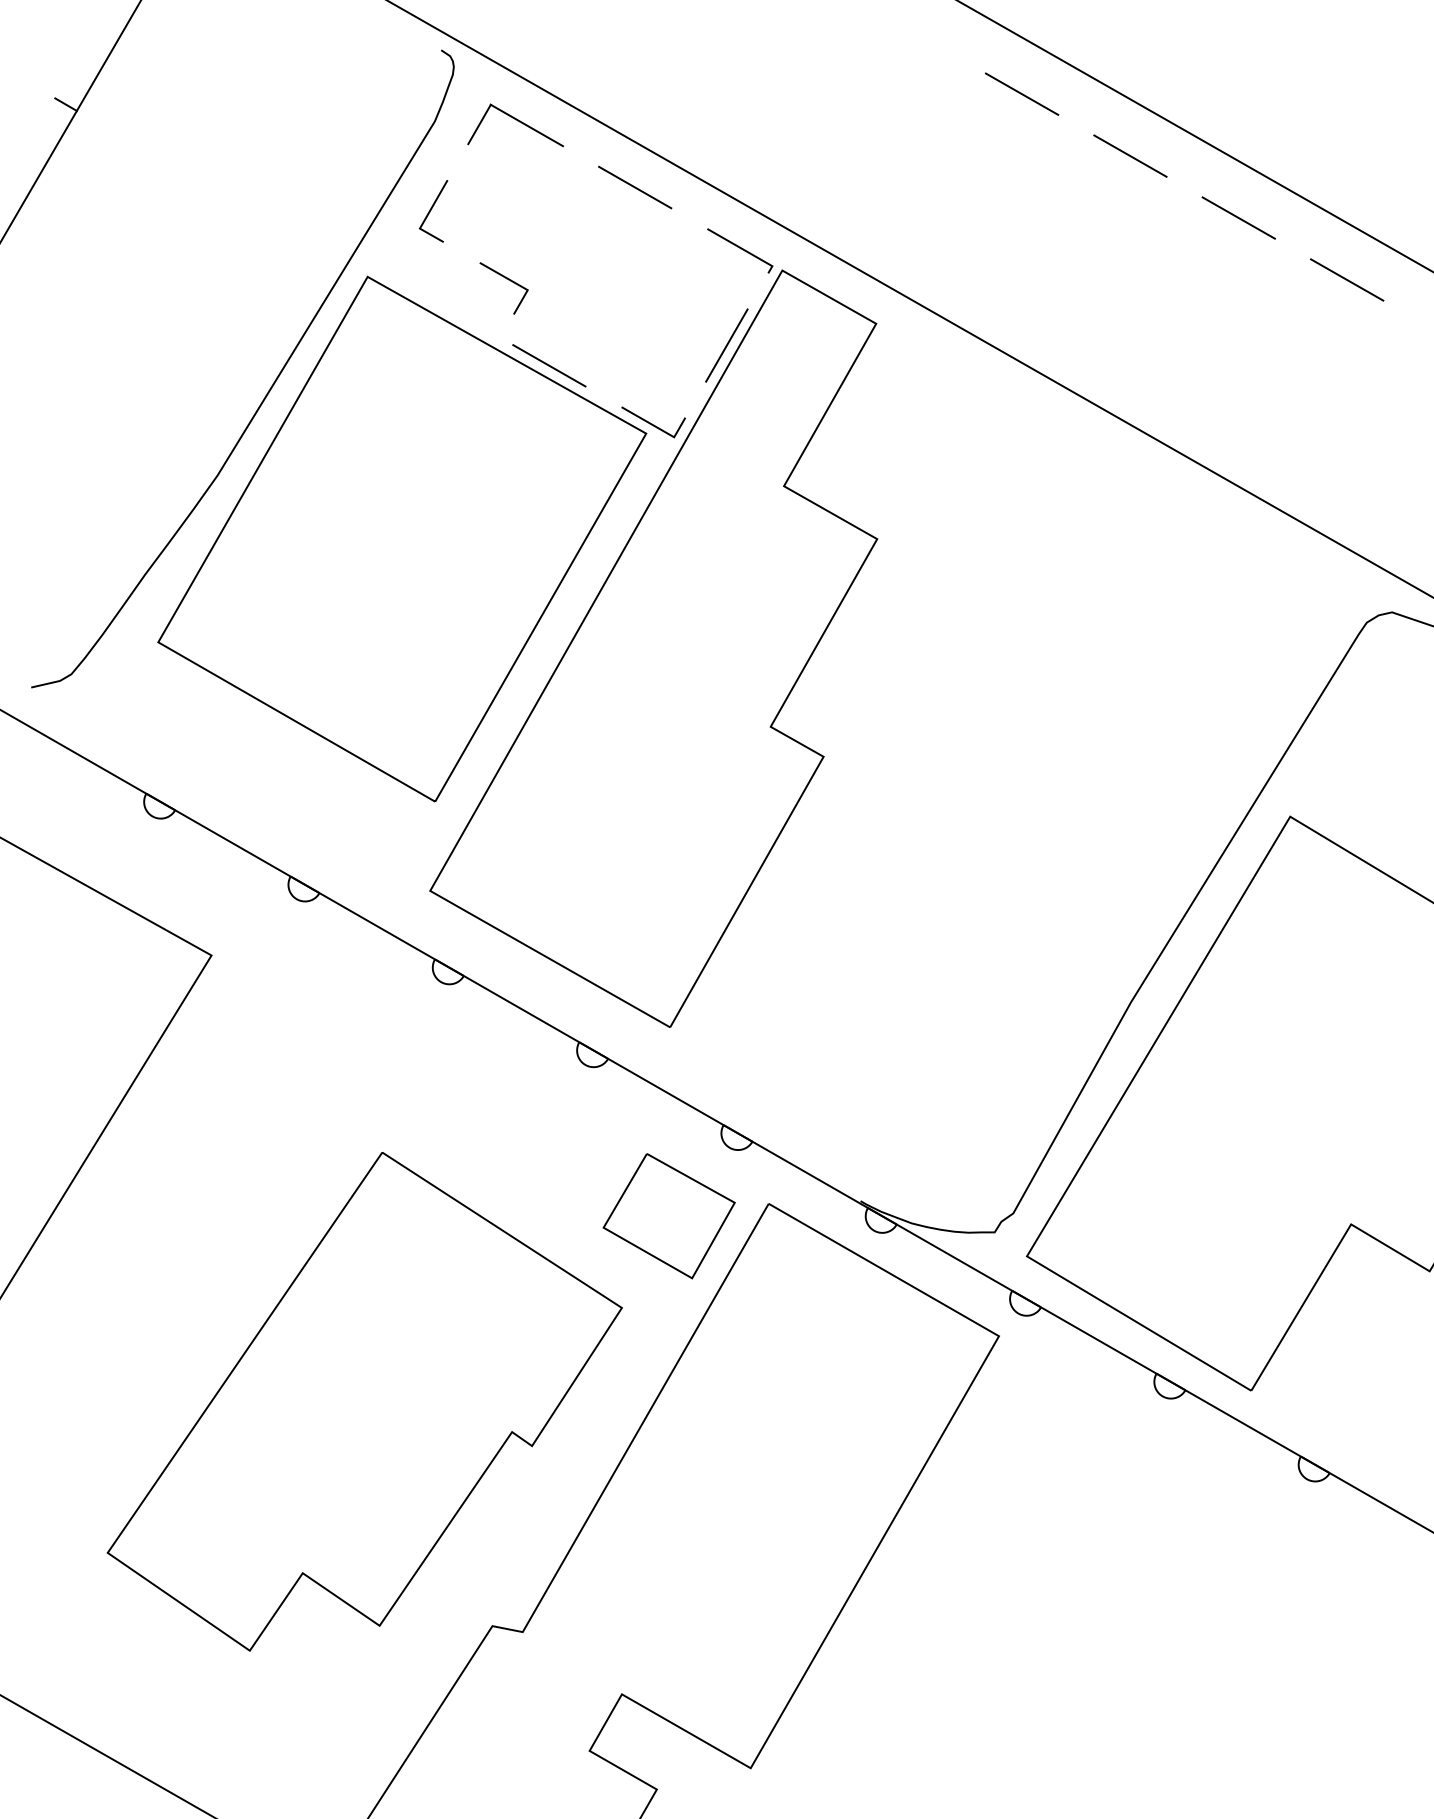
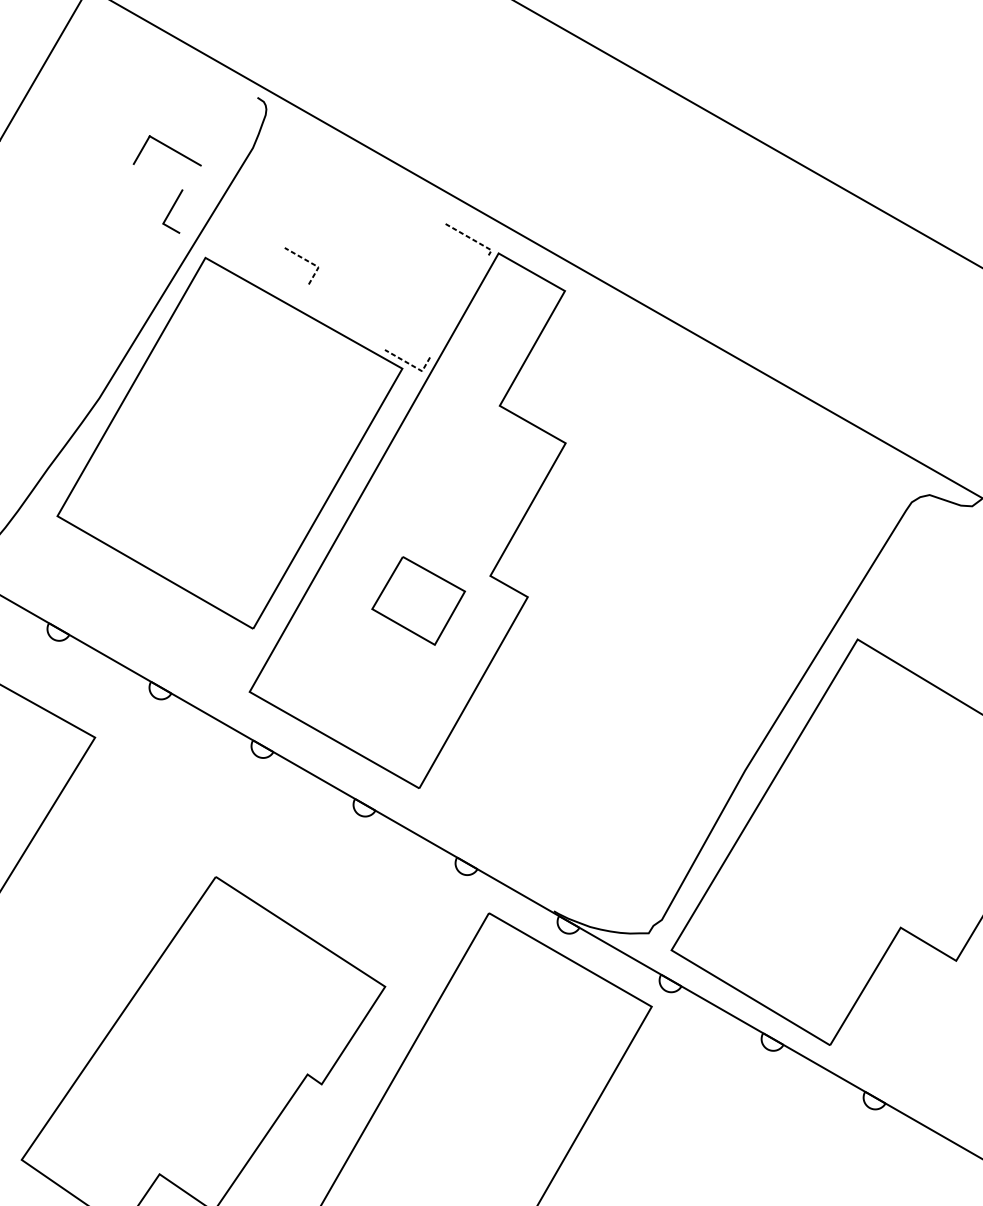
line: (1021, 93) -> (667, 128), removed
part: (515, 125) -> (167, 150), moved
line: (1130, 155) -> (744, 172), removed
line: (635, 187) -> (394, 194), removed
line: (431, 210) -> (171, 210), moved
line: (1238, 217) -> (821, 215), removed
line: (744, 250) -> (471, 239), solid -> dashed
line: (1347, 279) -> (898, 259), removed
line: (516, 283) -> (310, 262), solid -> dashed
line: (726, 345) -> (459, 306), removed
line: (549, 365) -> (334, 320), removed
line: (657, 427) -> (410, 364), solid -> dashed
part: (668, 1216) -> (418, 601), moved

